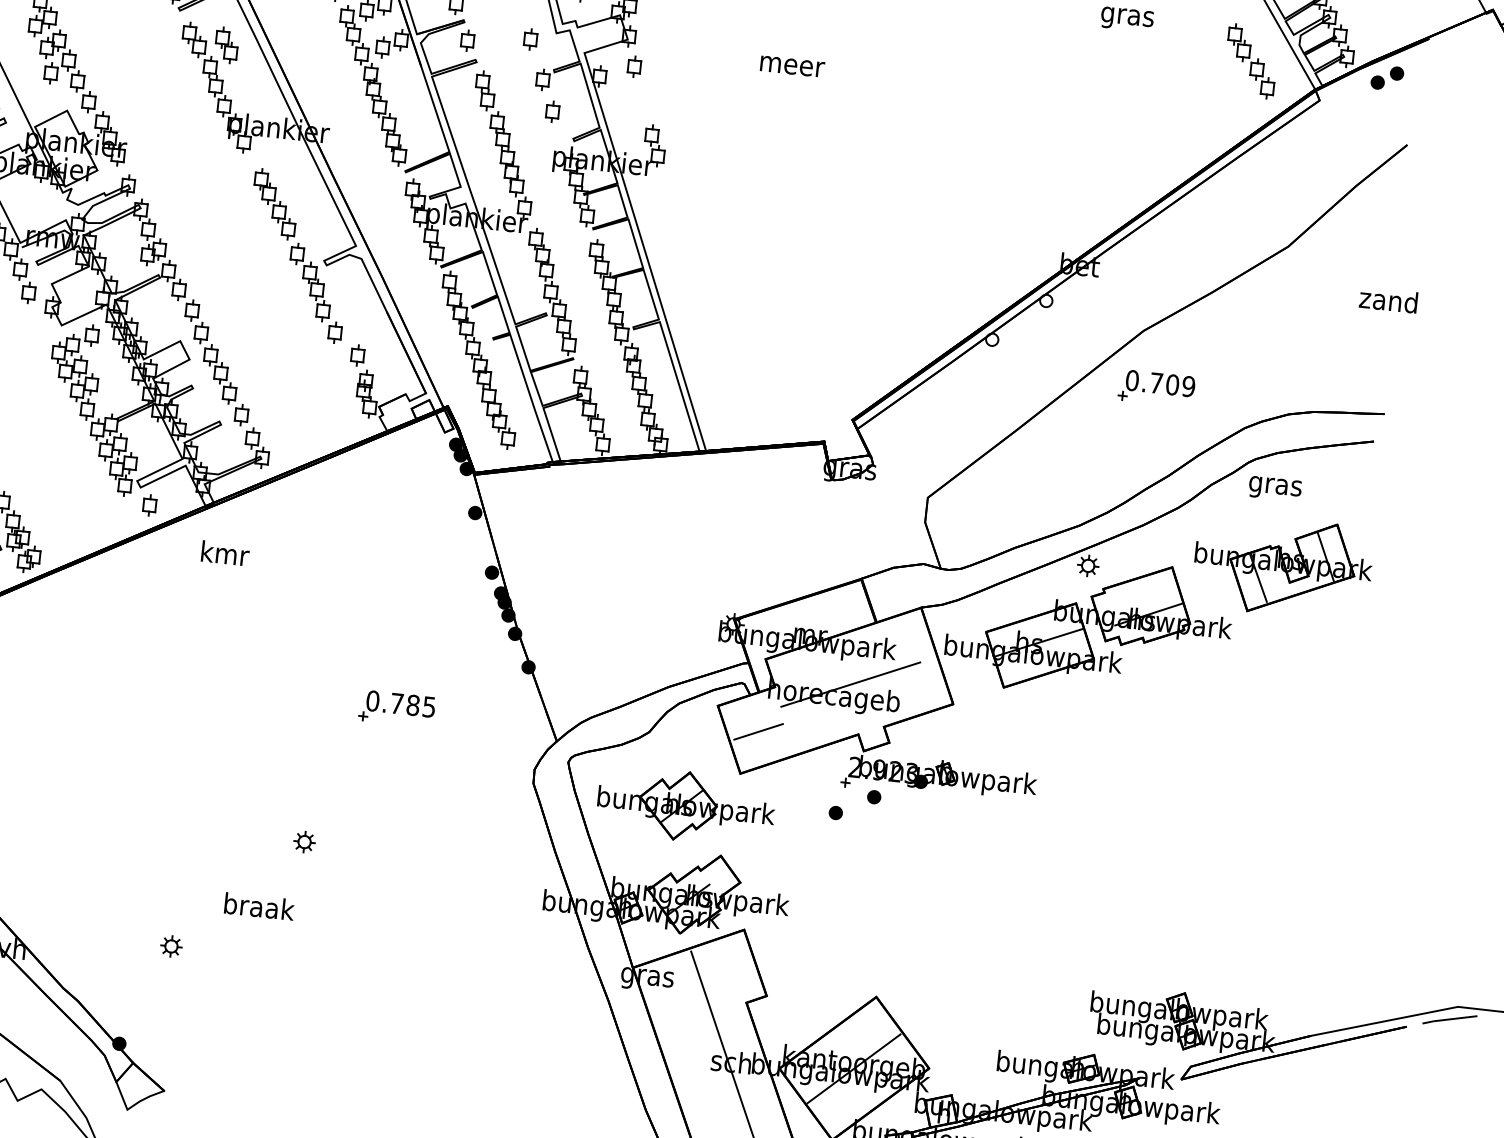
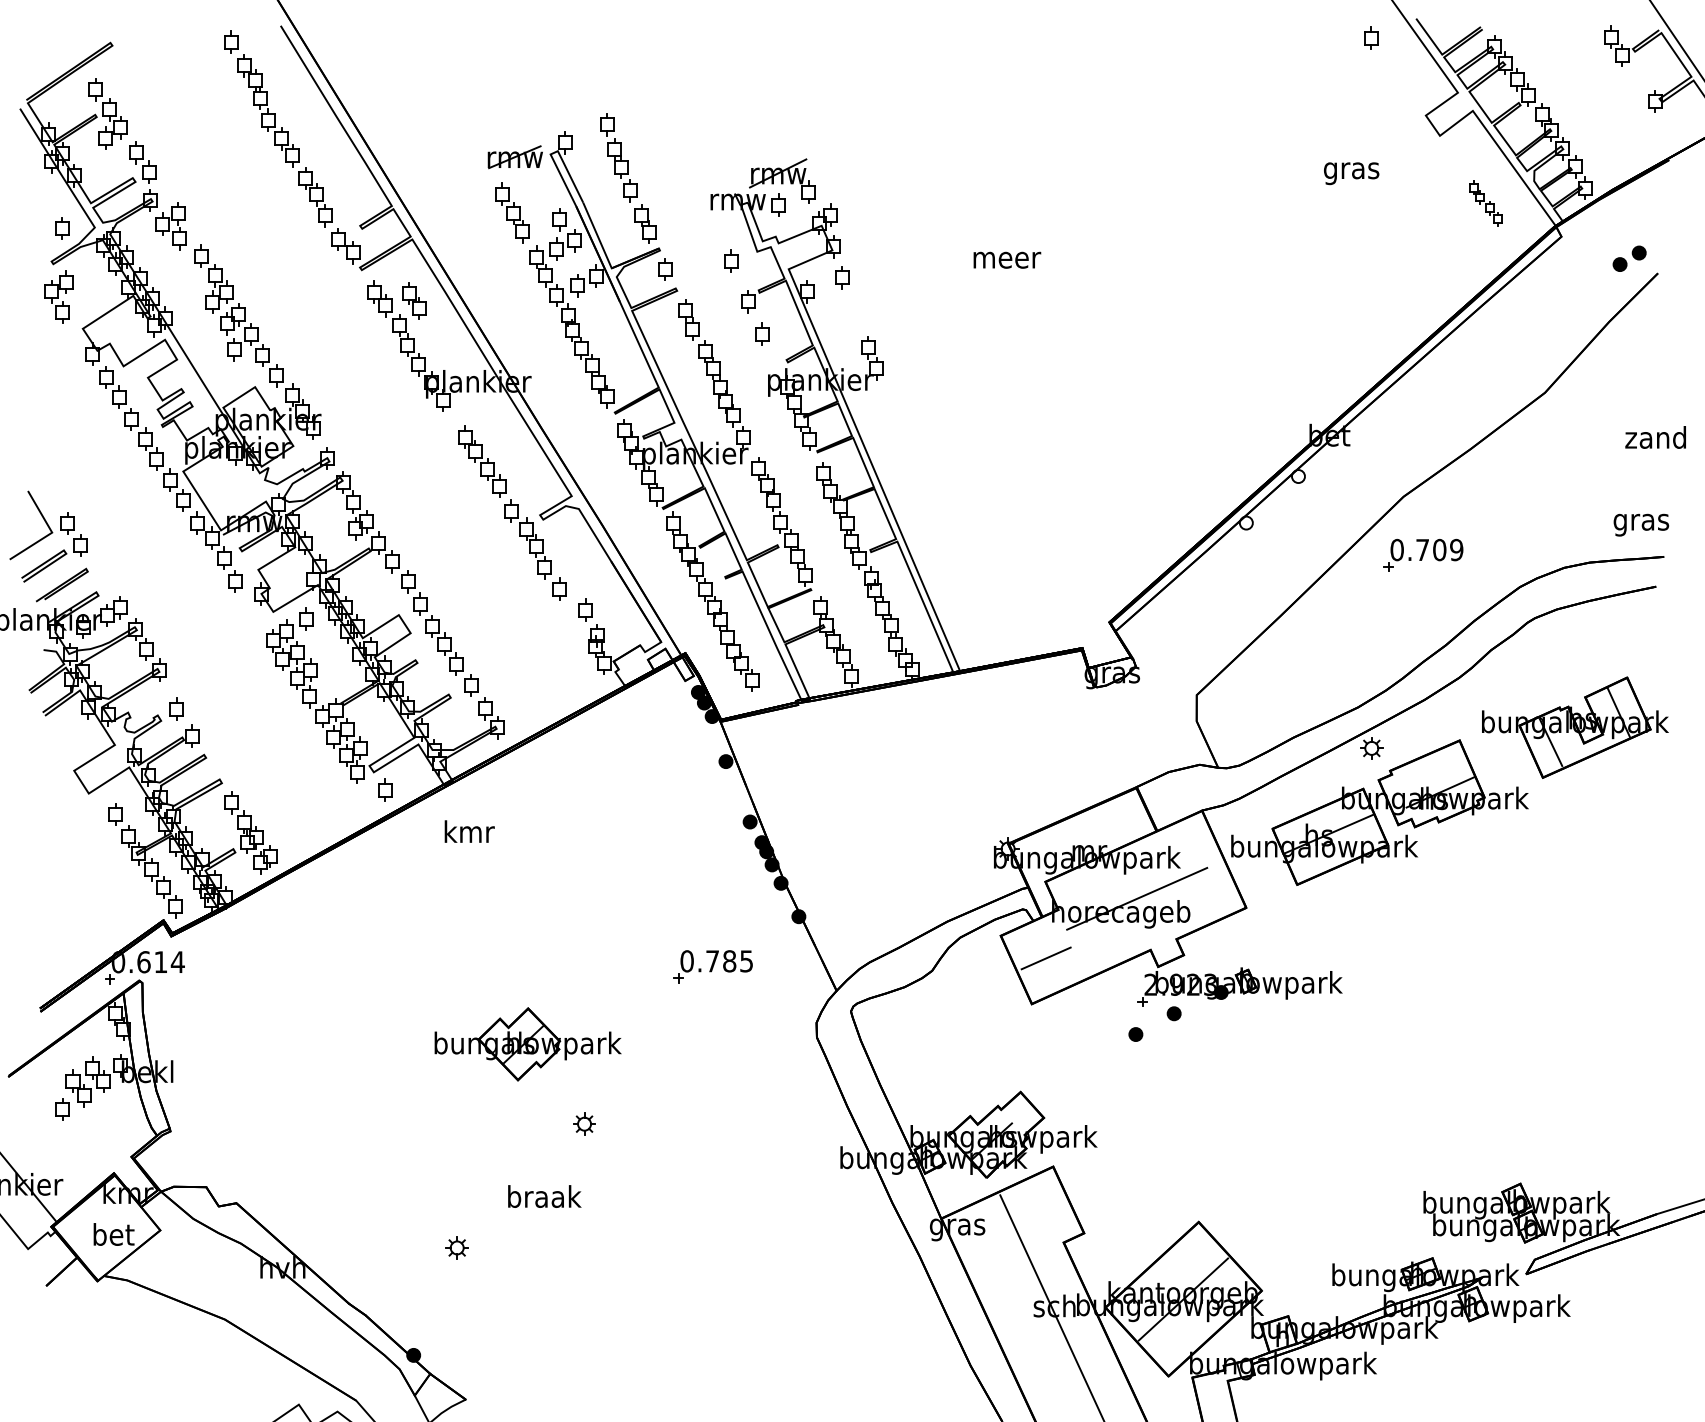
part: (1251, 61) -> (1485, 203), size x0.6
part: (1387, 77) -> (1629, 258), moved
text: (1275, 488) -> (1641, 524), moved
part: (396, 708) -> (712, 966), moved
part: (685, 806) -> (527, 1044), moved

